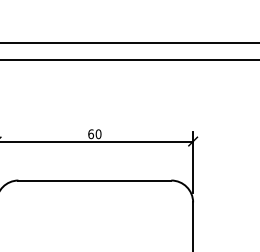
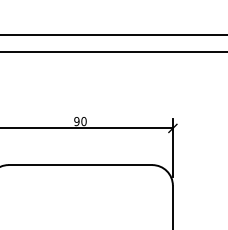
text: (90, 134) -> (76, 121), 60 -> 90

